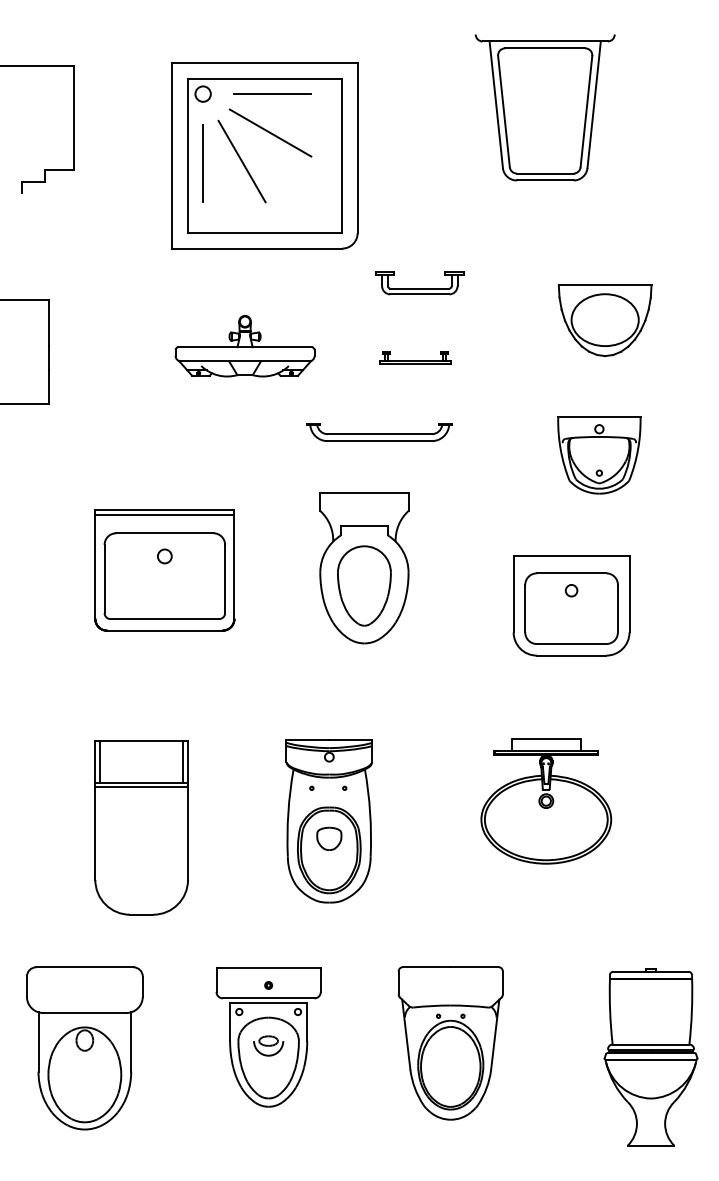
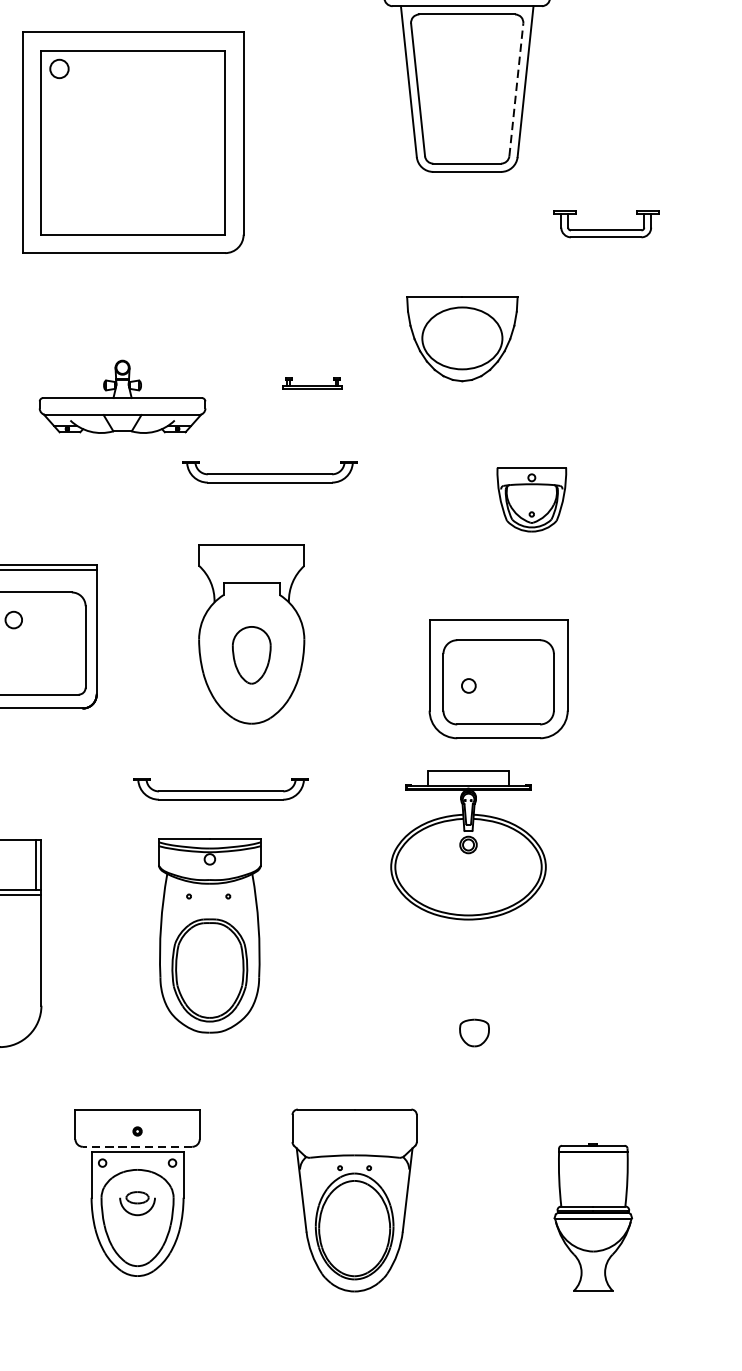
line: (272, 94) -> (142, 69), removed
line: (586, 111) -> (516, 89), solid -> dashed
line: (270, 132) -> (139, 114), removed
line: (241, 161) -> (105, 149), removed
line: (203, 163) -> (59, 151), removed
part: (419, 283) -> (605, 224), moved
part: (604, 320) -> (461, 338), moved
part: (244, 346) -> (121, 397), moved
part: (415, 357) -> (312, 382), size x0.7
part: (599, 455) -> (531, 499), size x0.7
part: (364, 585) -> (251, 654), size x0.6
circle: (571, 590) -> (468, 685), moved
part: (338, 698) -> (220, 789), added
part: (546, 801) -> (468, 845), moved
part: (329, 838) -> (474, 1032), moved
line: (268, 998) -> (137, 1146), solid -> dashed
part: (650, 1057) -> (592, 1217), size x0.7

